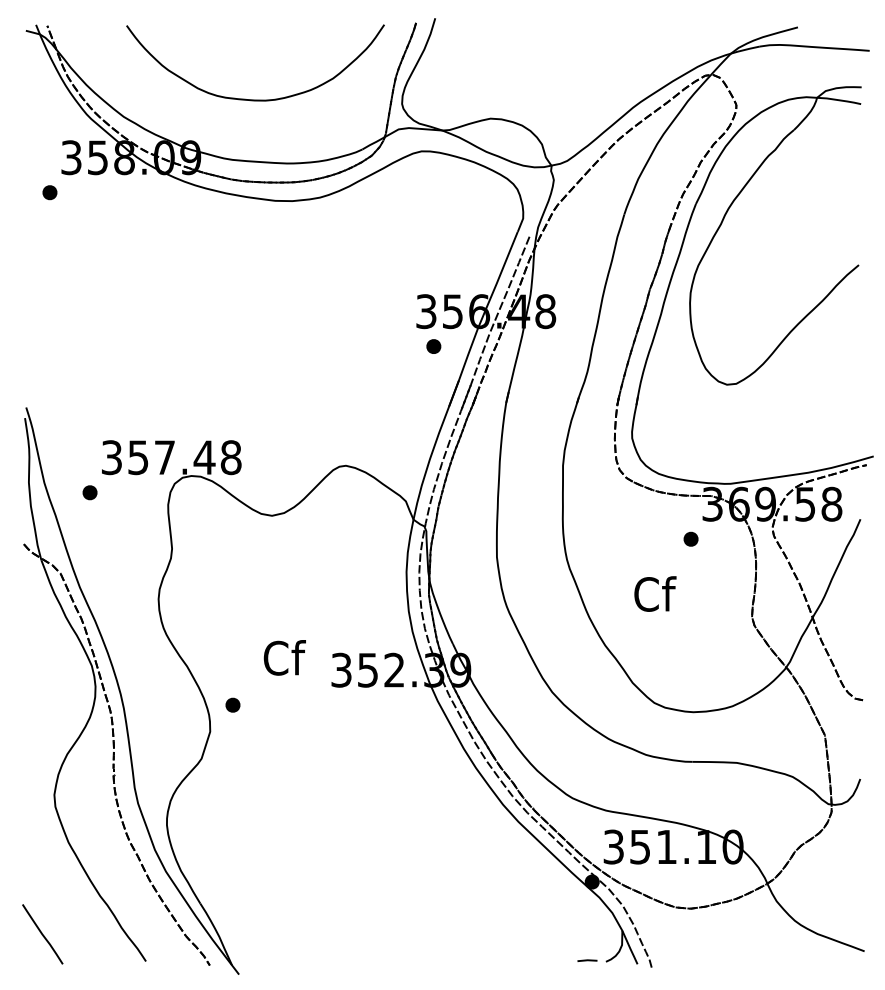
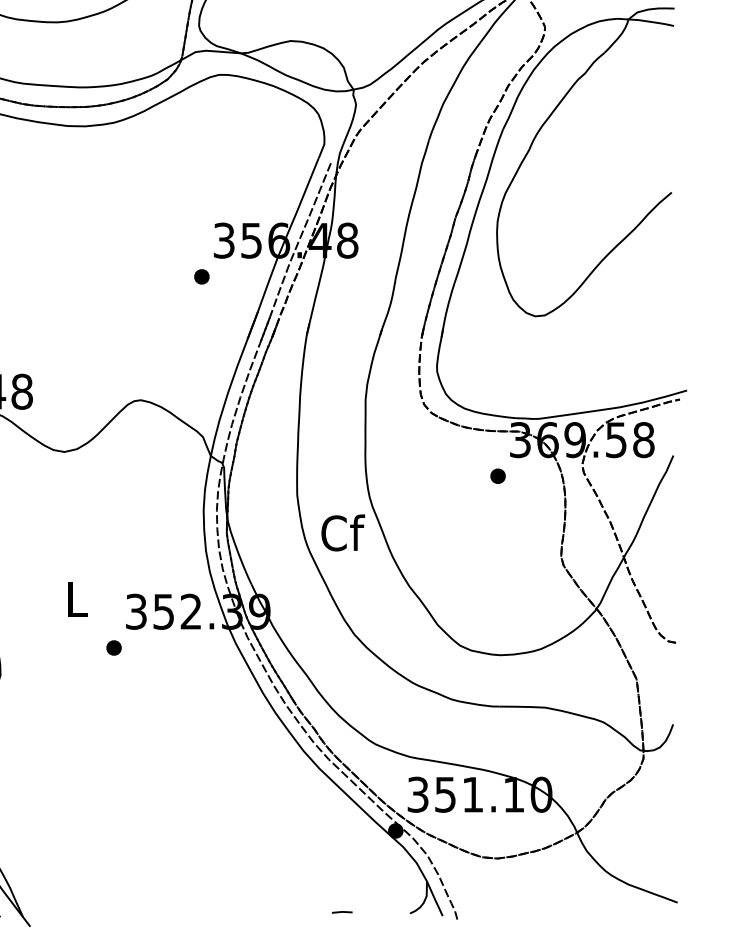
part: (433, 346) -> (201, 276), moved
text: (655, 593) -> (343, 532), moved
text: (284, 657) -> (77, 598), Cf -> L
part: (232, 704) -> (113, 647), moved
line: (587, 960) -> (342, 912), moved

